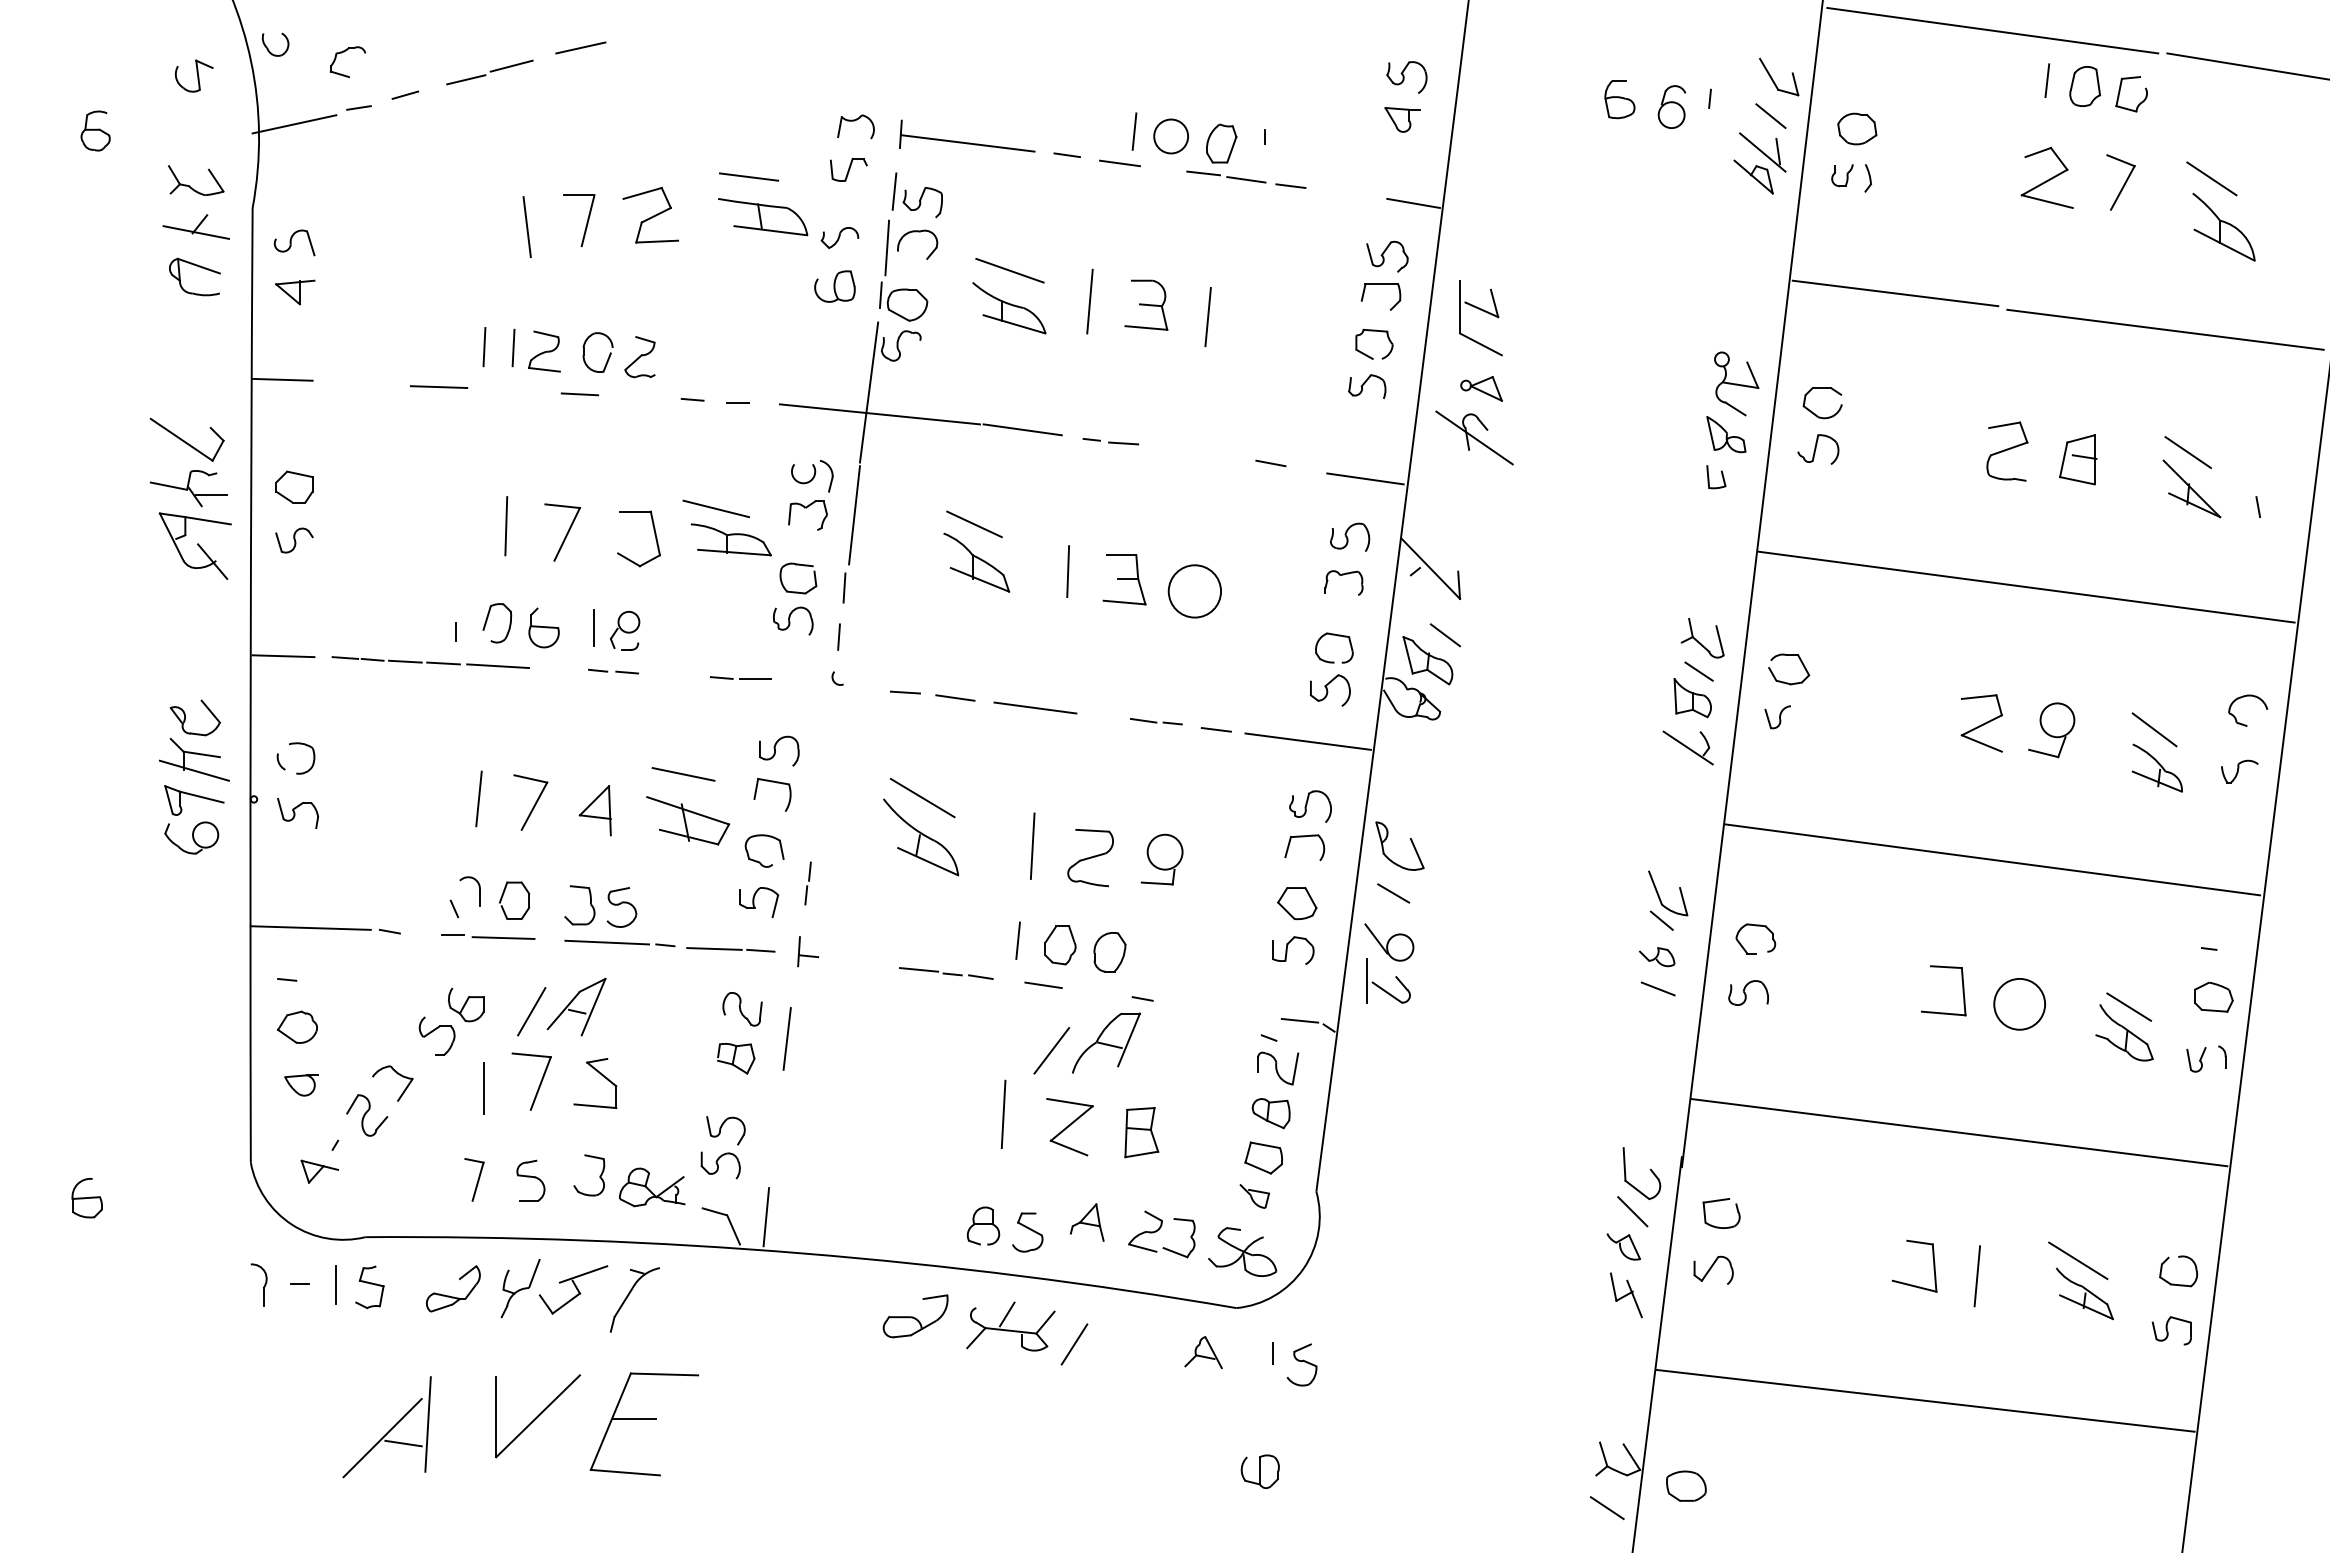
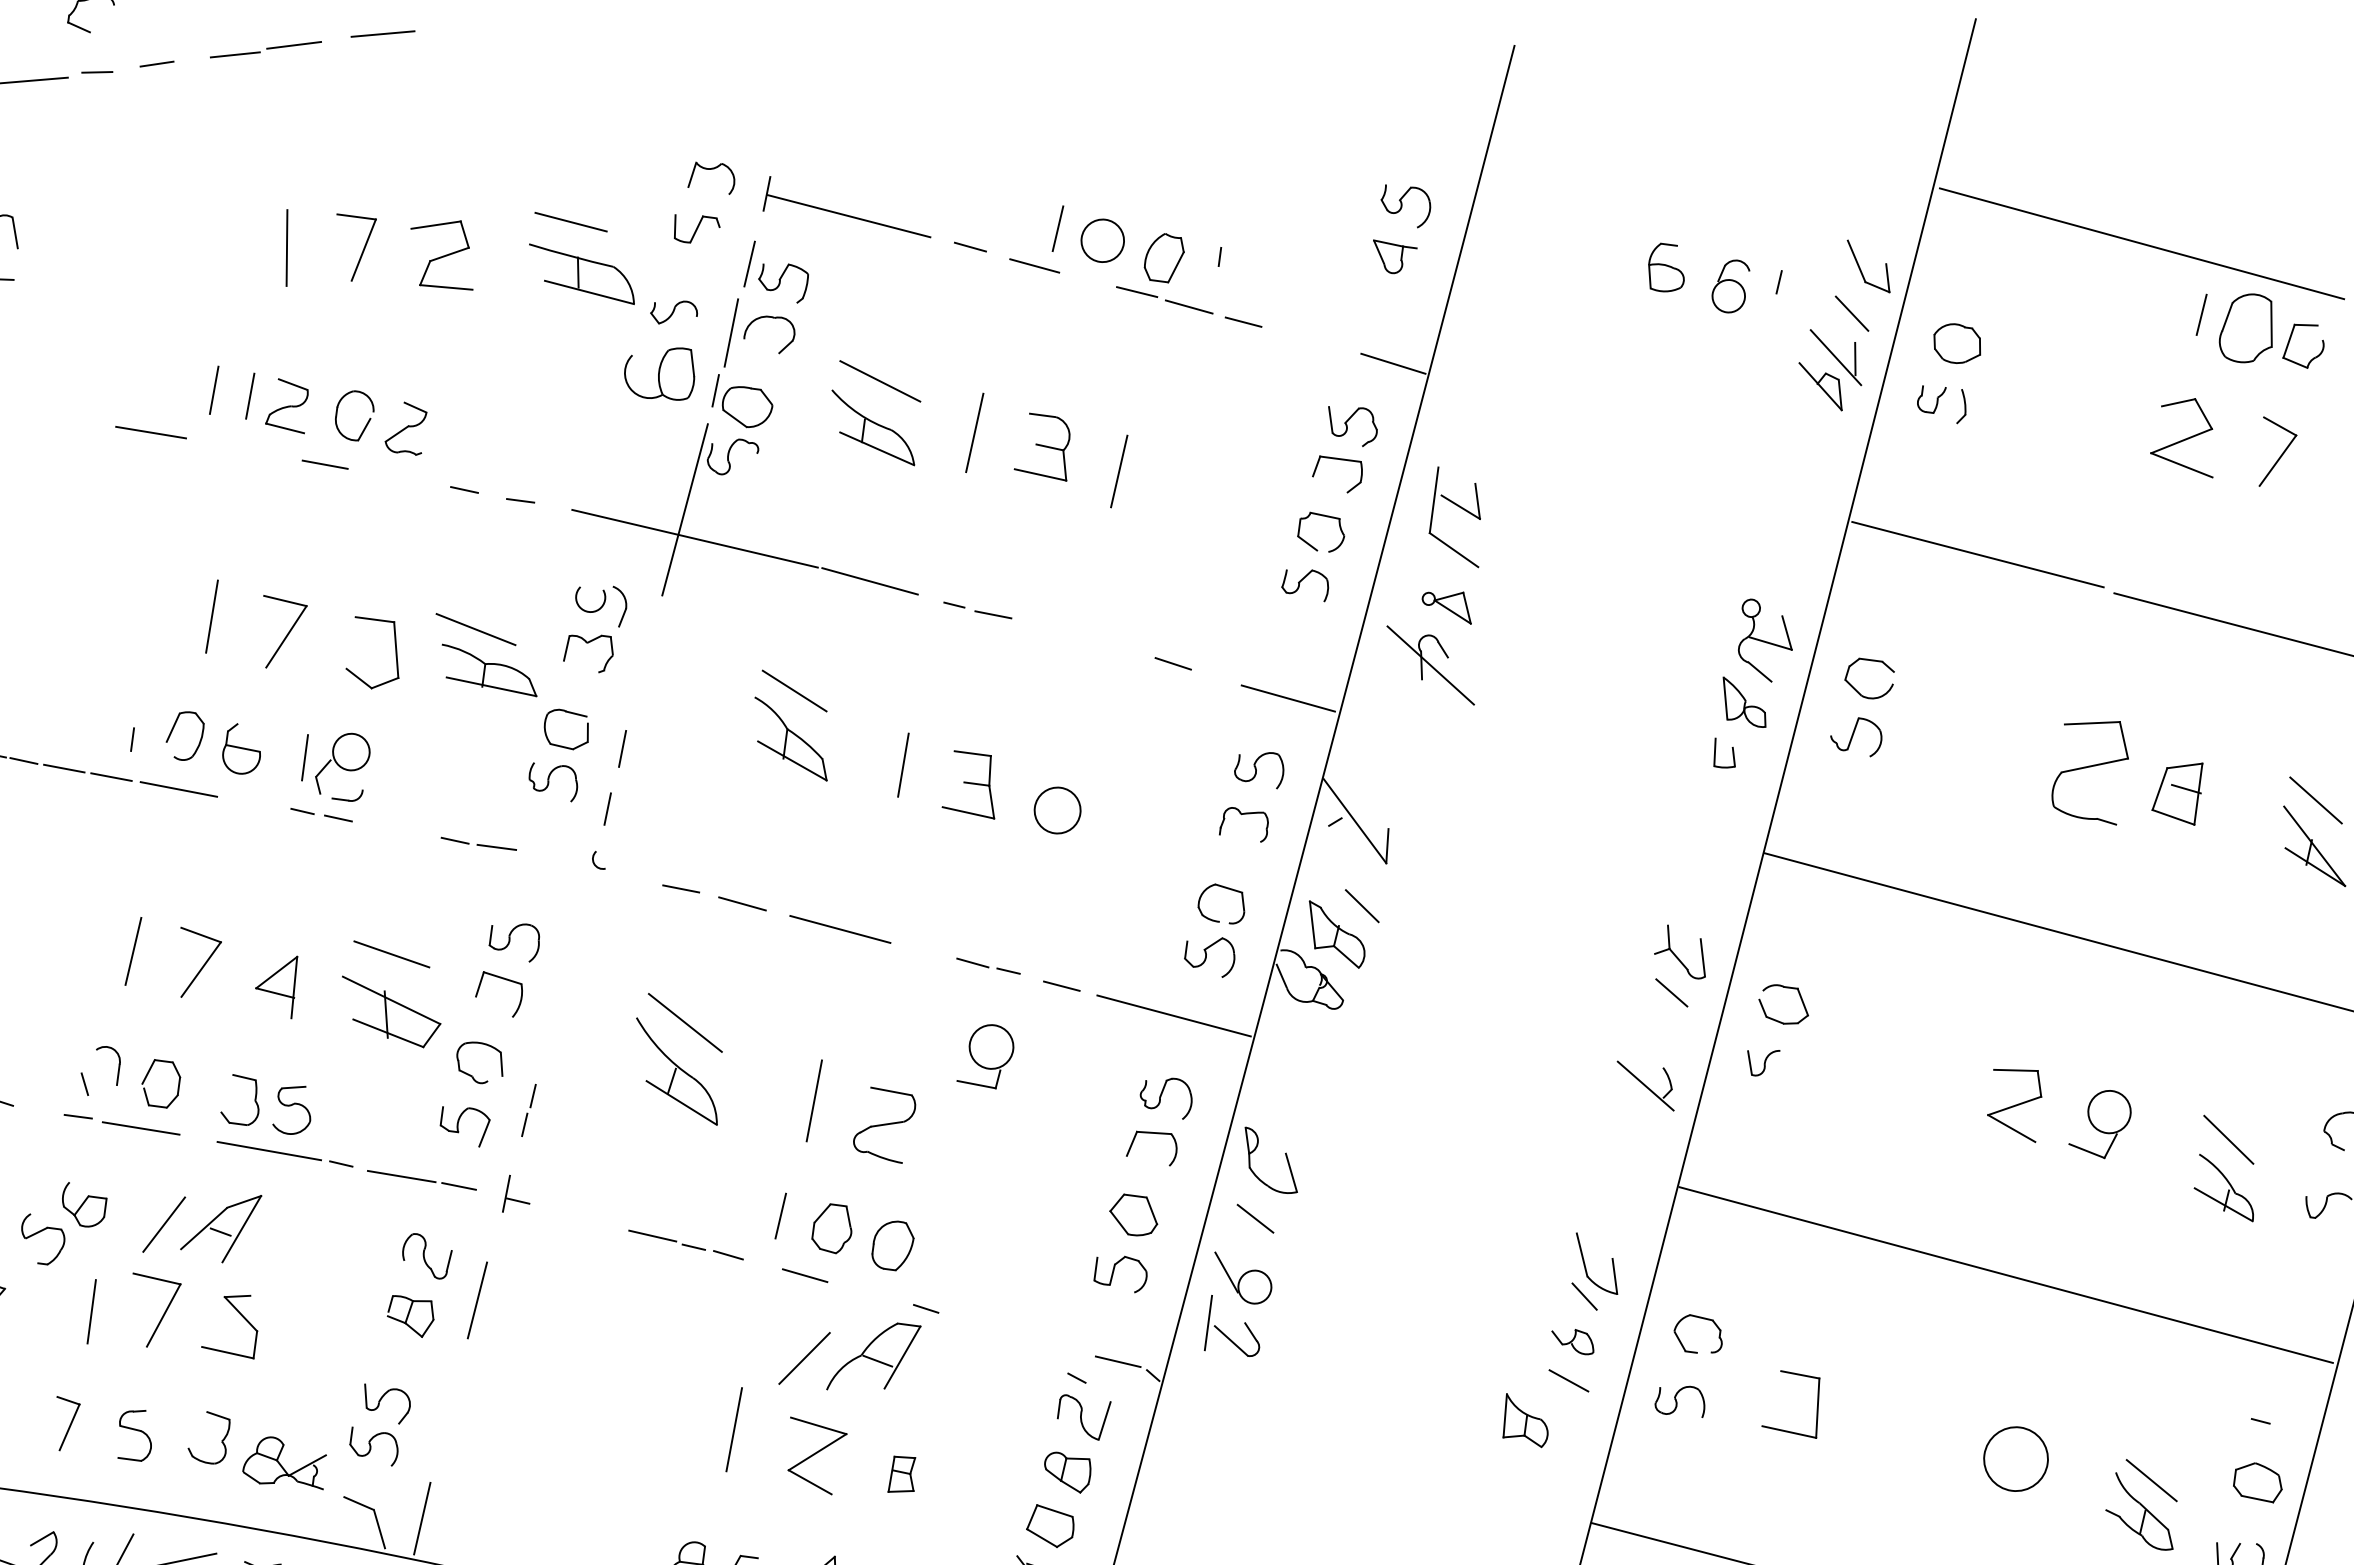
part: (2084, 86) -> (2246, 328), size x1.4
part: (834, 286) -> (659, 372), size x1.4
part: (2007, 451) -> (2091, 769), size x1.4
line: (854, 515) -> (646, 660), removed
circle: (1194, 591) -> (1057, 810), size x0.7
part: (624, 630) -> (341, 765), size x1.4
part: (1692, 698) -> (1526, 1421), moved
part: (1161, 859) -> (985, 1055), moved
part: (1962, 990) -> (1816, 1406), moved
part: (1141, 1132) -> (902, 1474), size x0.6

